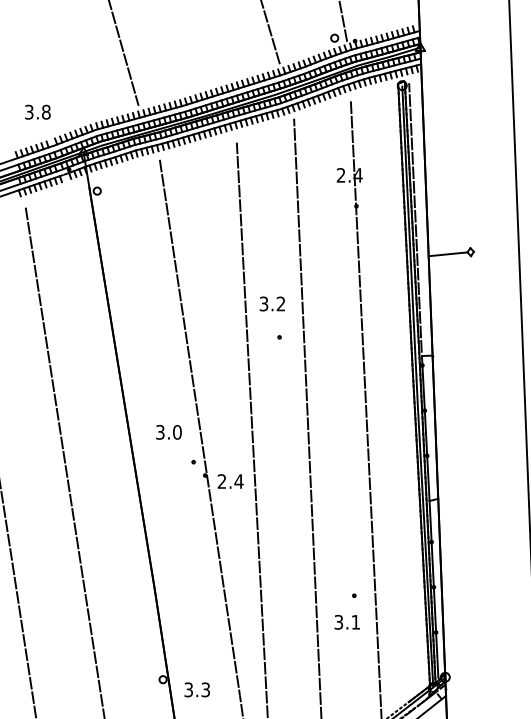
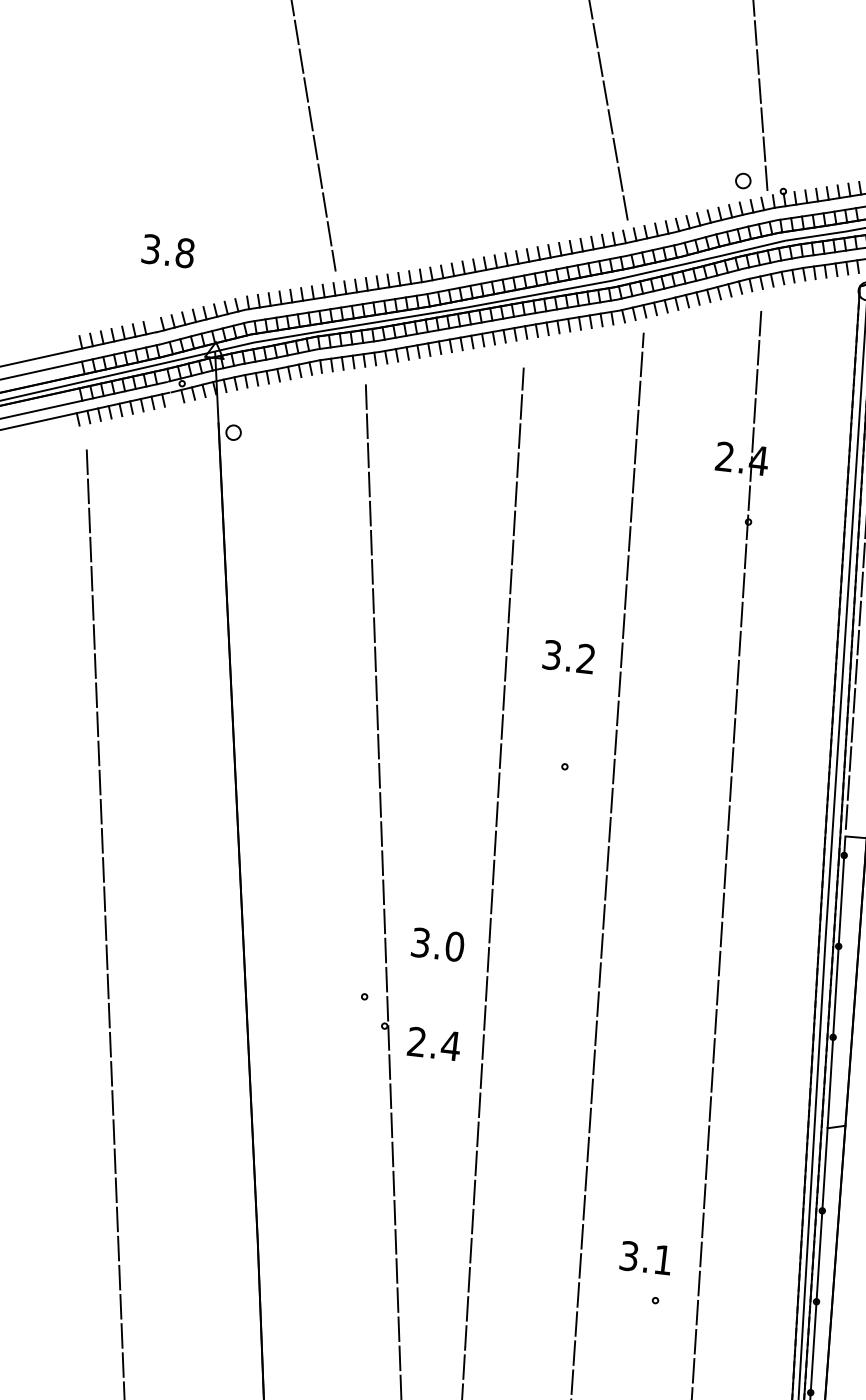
text: (37, 111) -> (167, 249), moved
text: (271, 303) -> (567, 655), moved
text: (168, 432) -> (437, 944), moved
text: (346, 621) -> (644, 1256), moved

